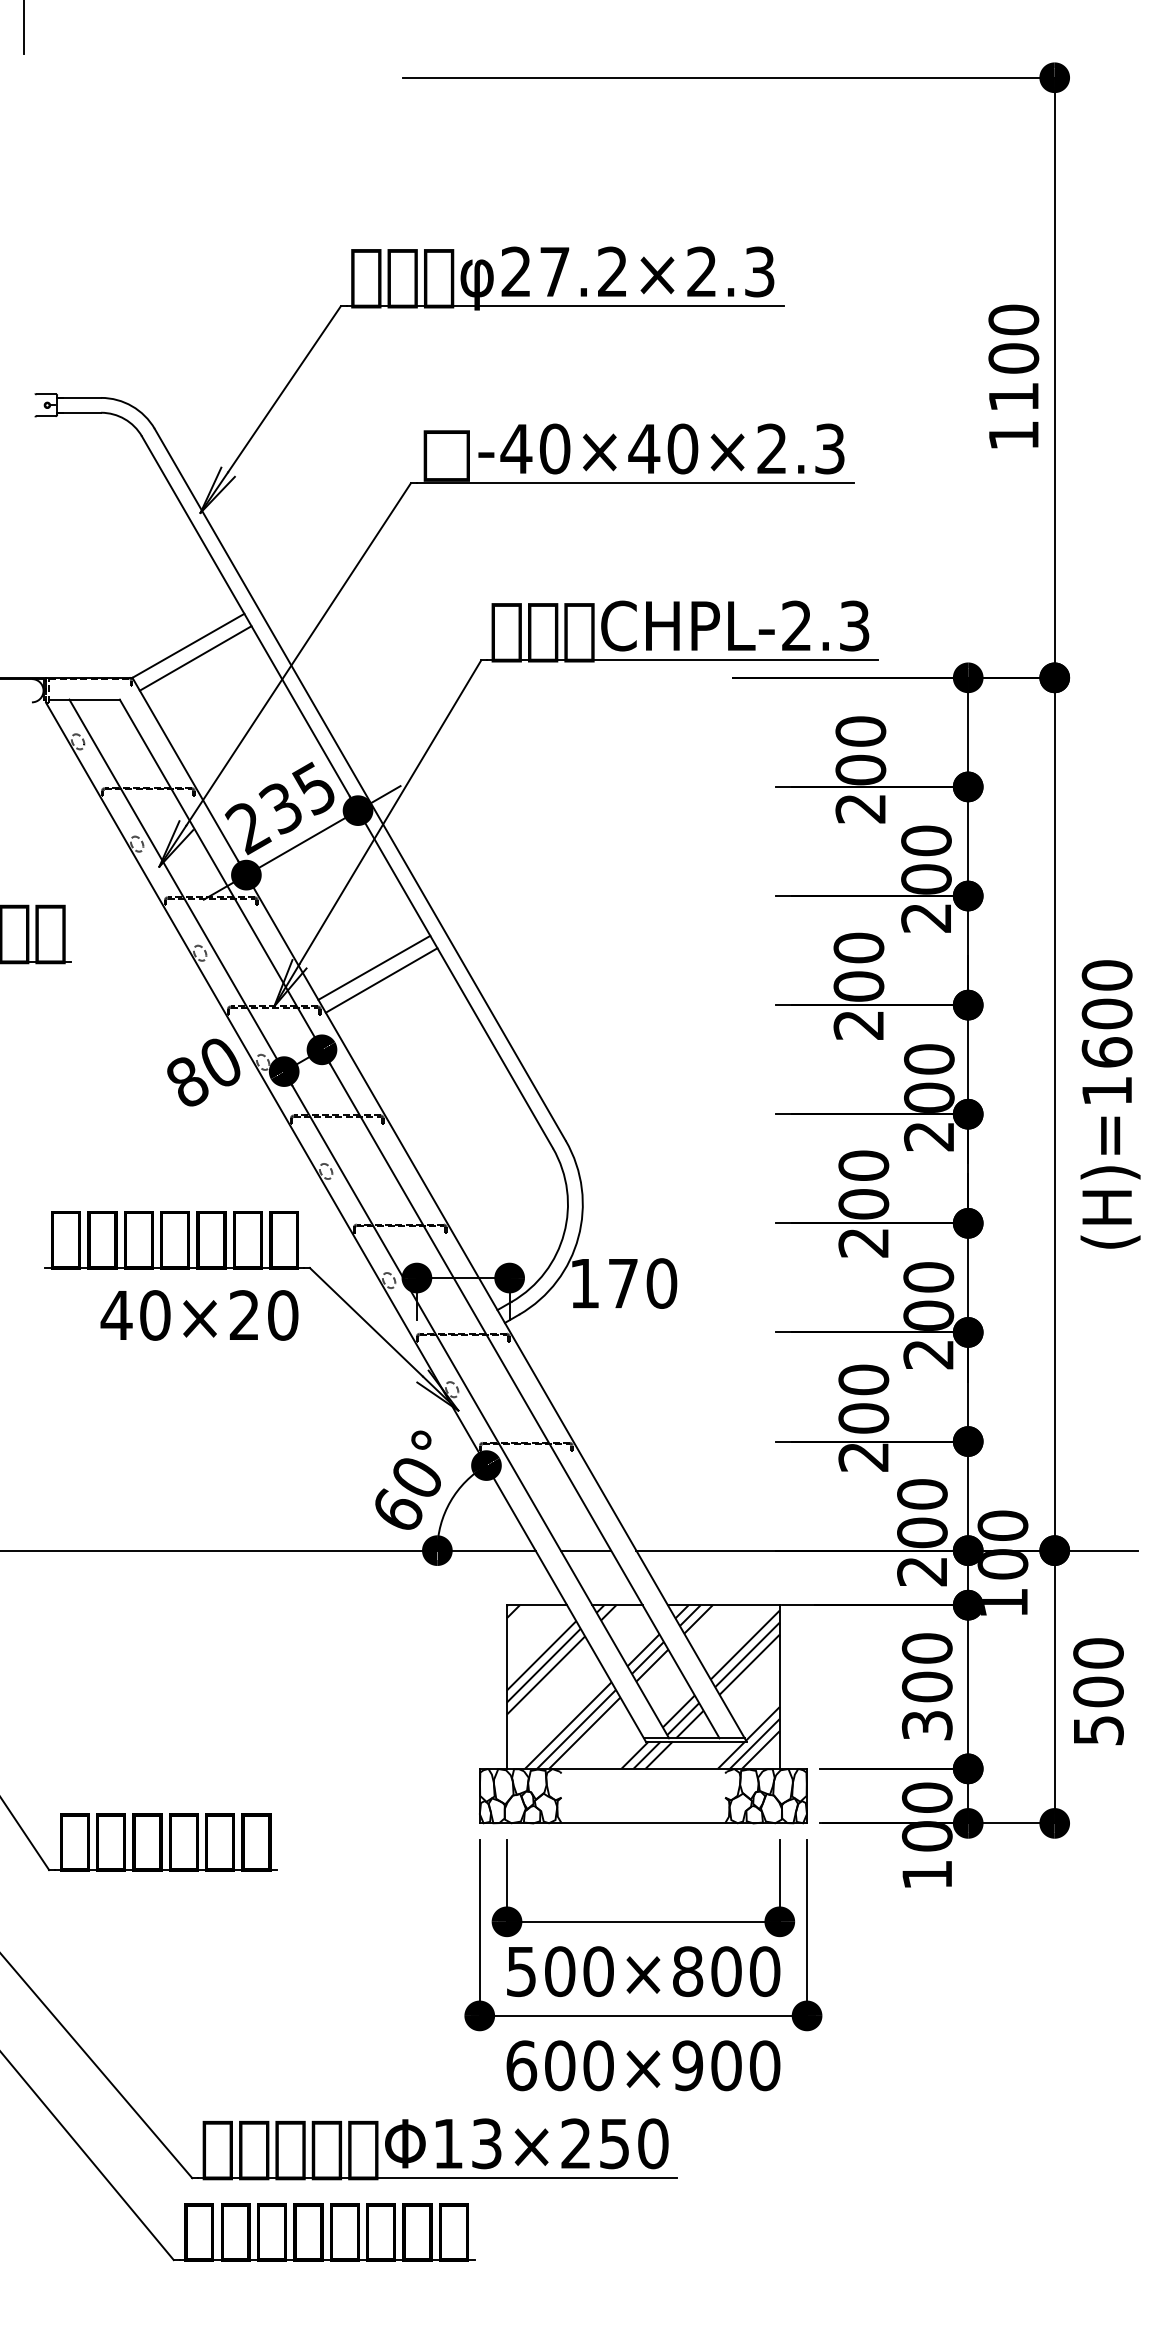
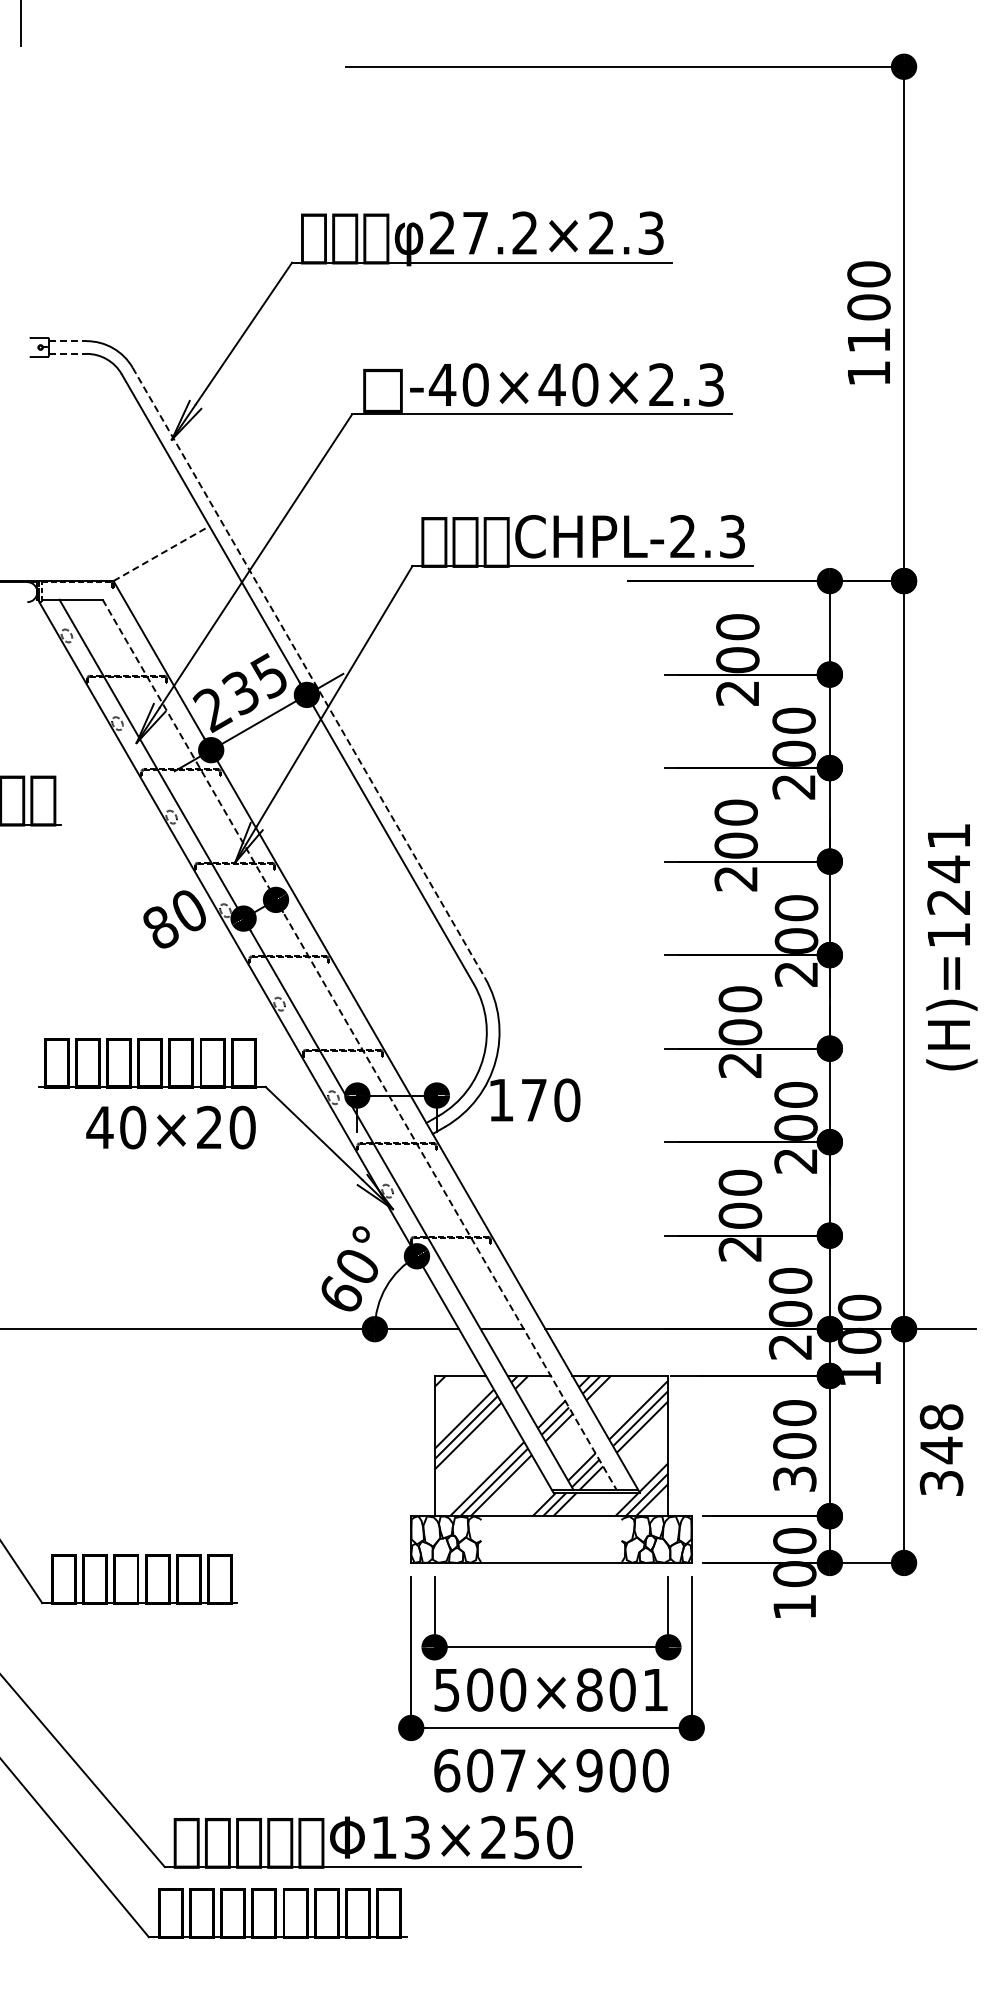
line: (78, 398) -> (67, 341), solid -> dashed
line: (78, 412) -> (67, 353), solid -> dashed
line: (188, 645) -> (161, 553), solid -> dashed
line: (195, 658) -> (167, 564), removed
line: (361, 785) -> (309, 673), solid -> dashed
line: (373, 967) -> (320, 829), removed
line: (380, 980) -> (326, 840), removed
text: (1106, 1014) -> (948, 869), (H)=1600 -> (H)=1241
line: (419, 1218) -> (359, 1044), solid -> dashed
text: (1098, 1691) -> (941, 1449), 500 -> 348
text: (764, 1971) -> (655, 1689), 500×800 -> 500×801
text: (599, 2065) -> (513, 1770), 600×900 -> 607×900

